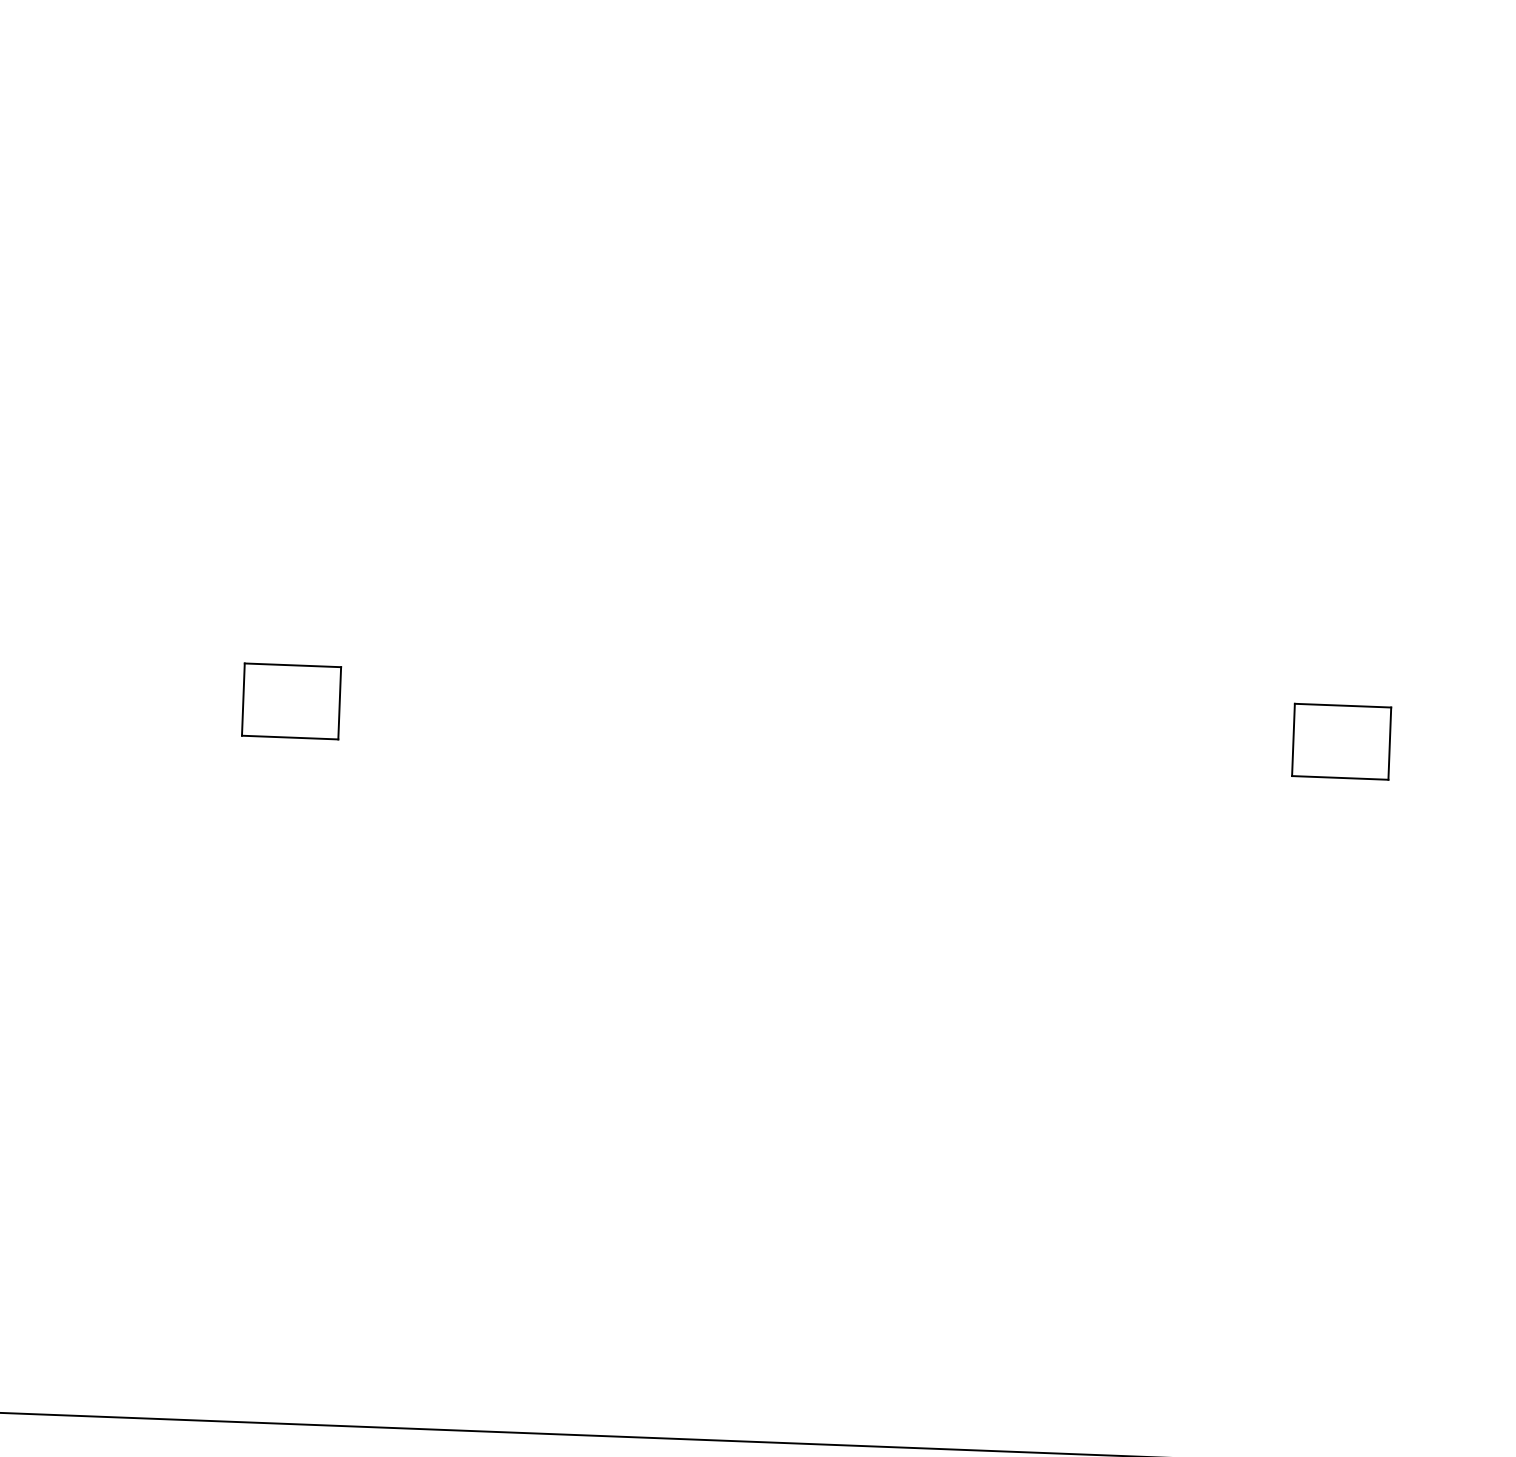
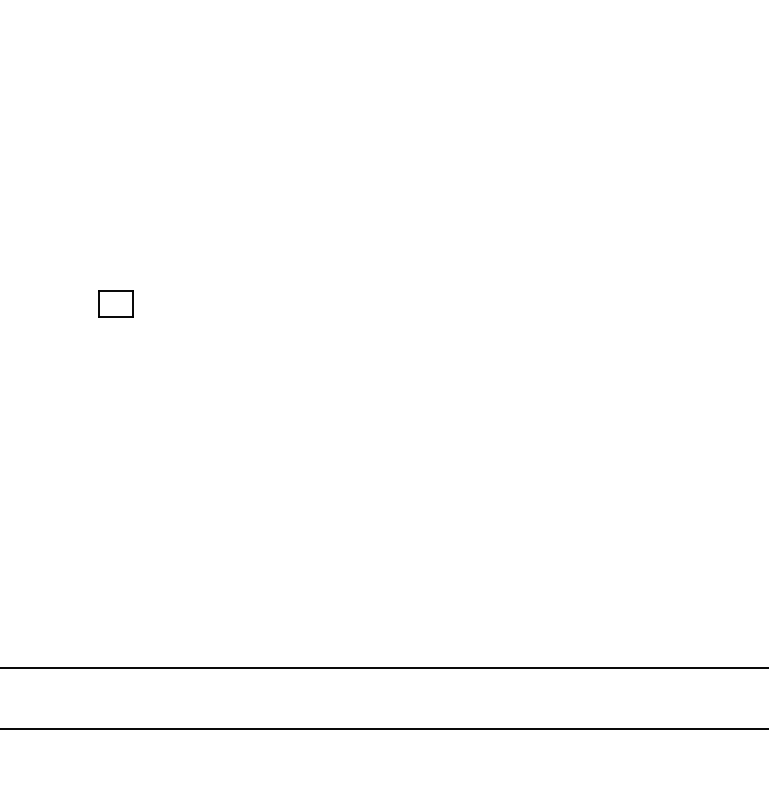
part: (291, 700) -> (116, 303), size x0.7
part: (1340, 740) -> (645, 303), removed

